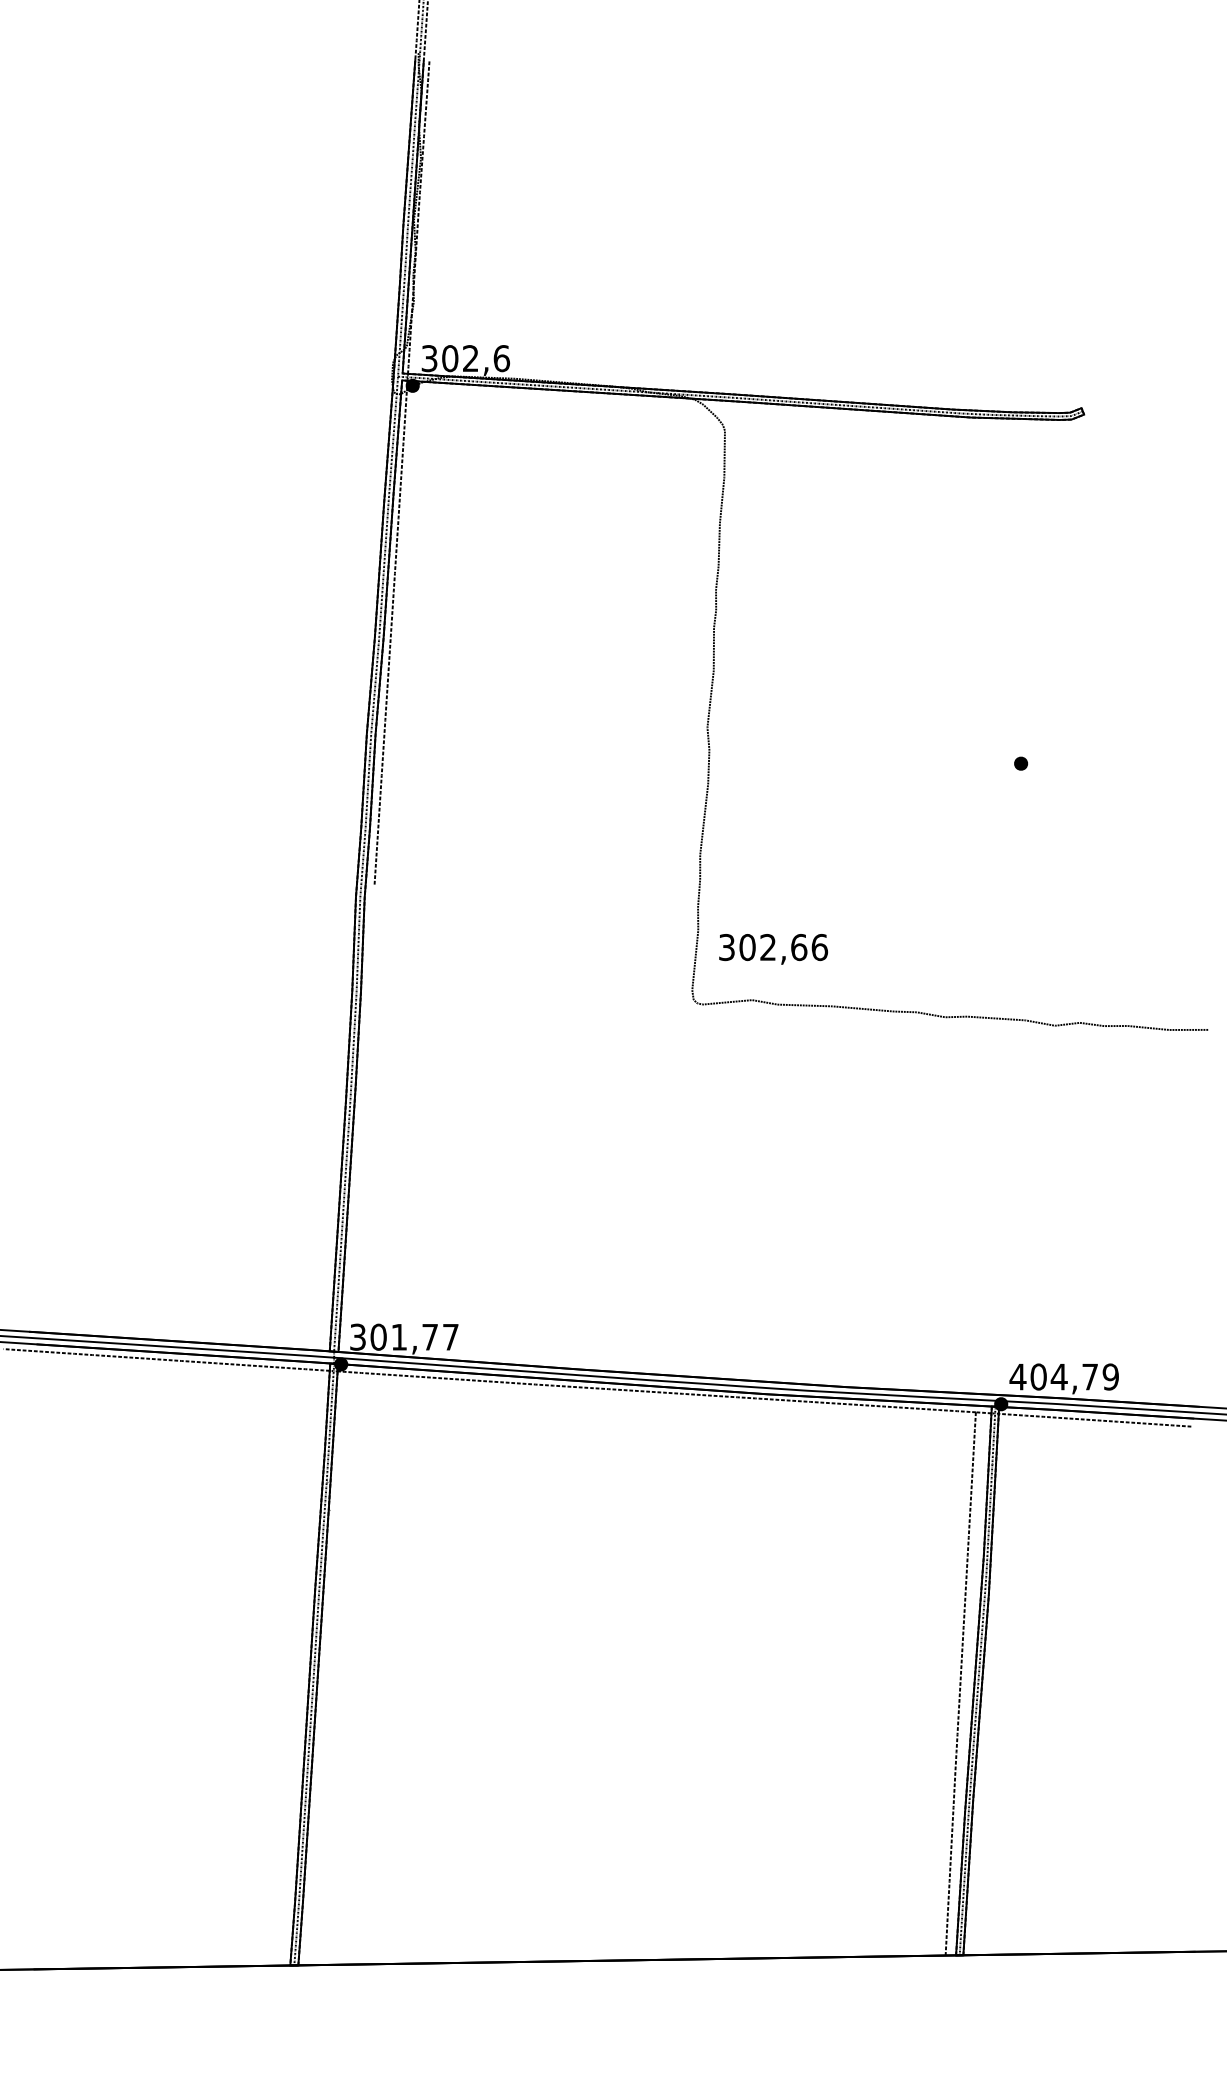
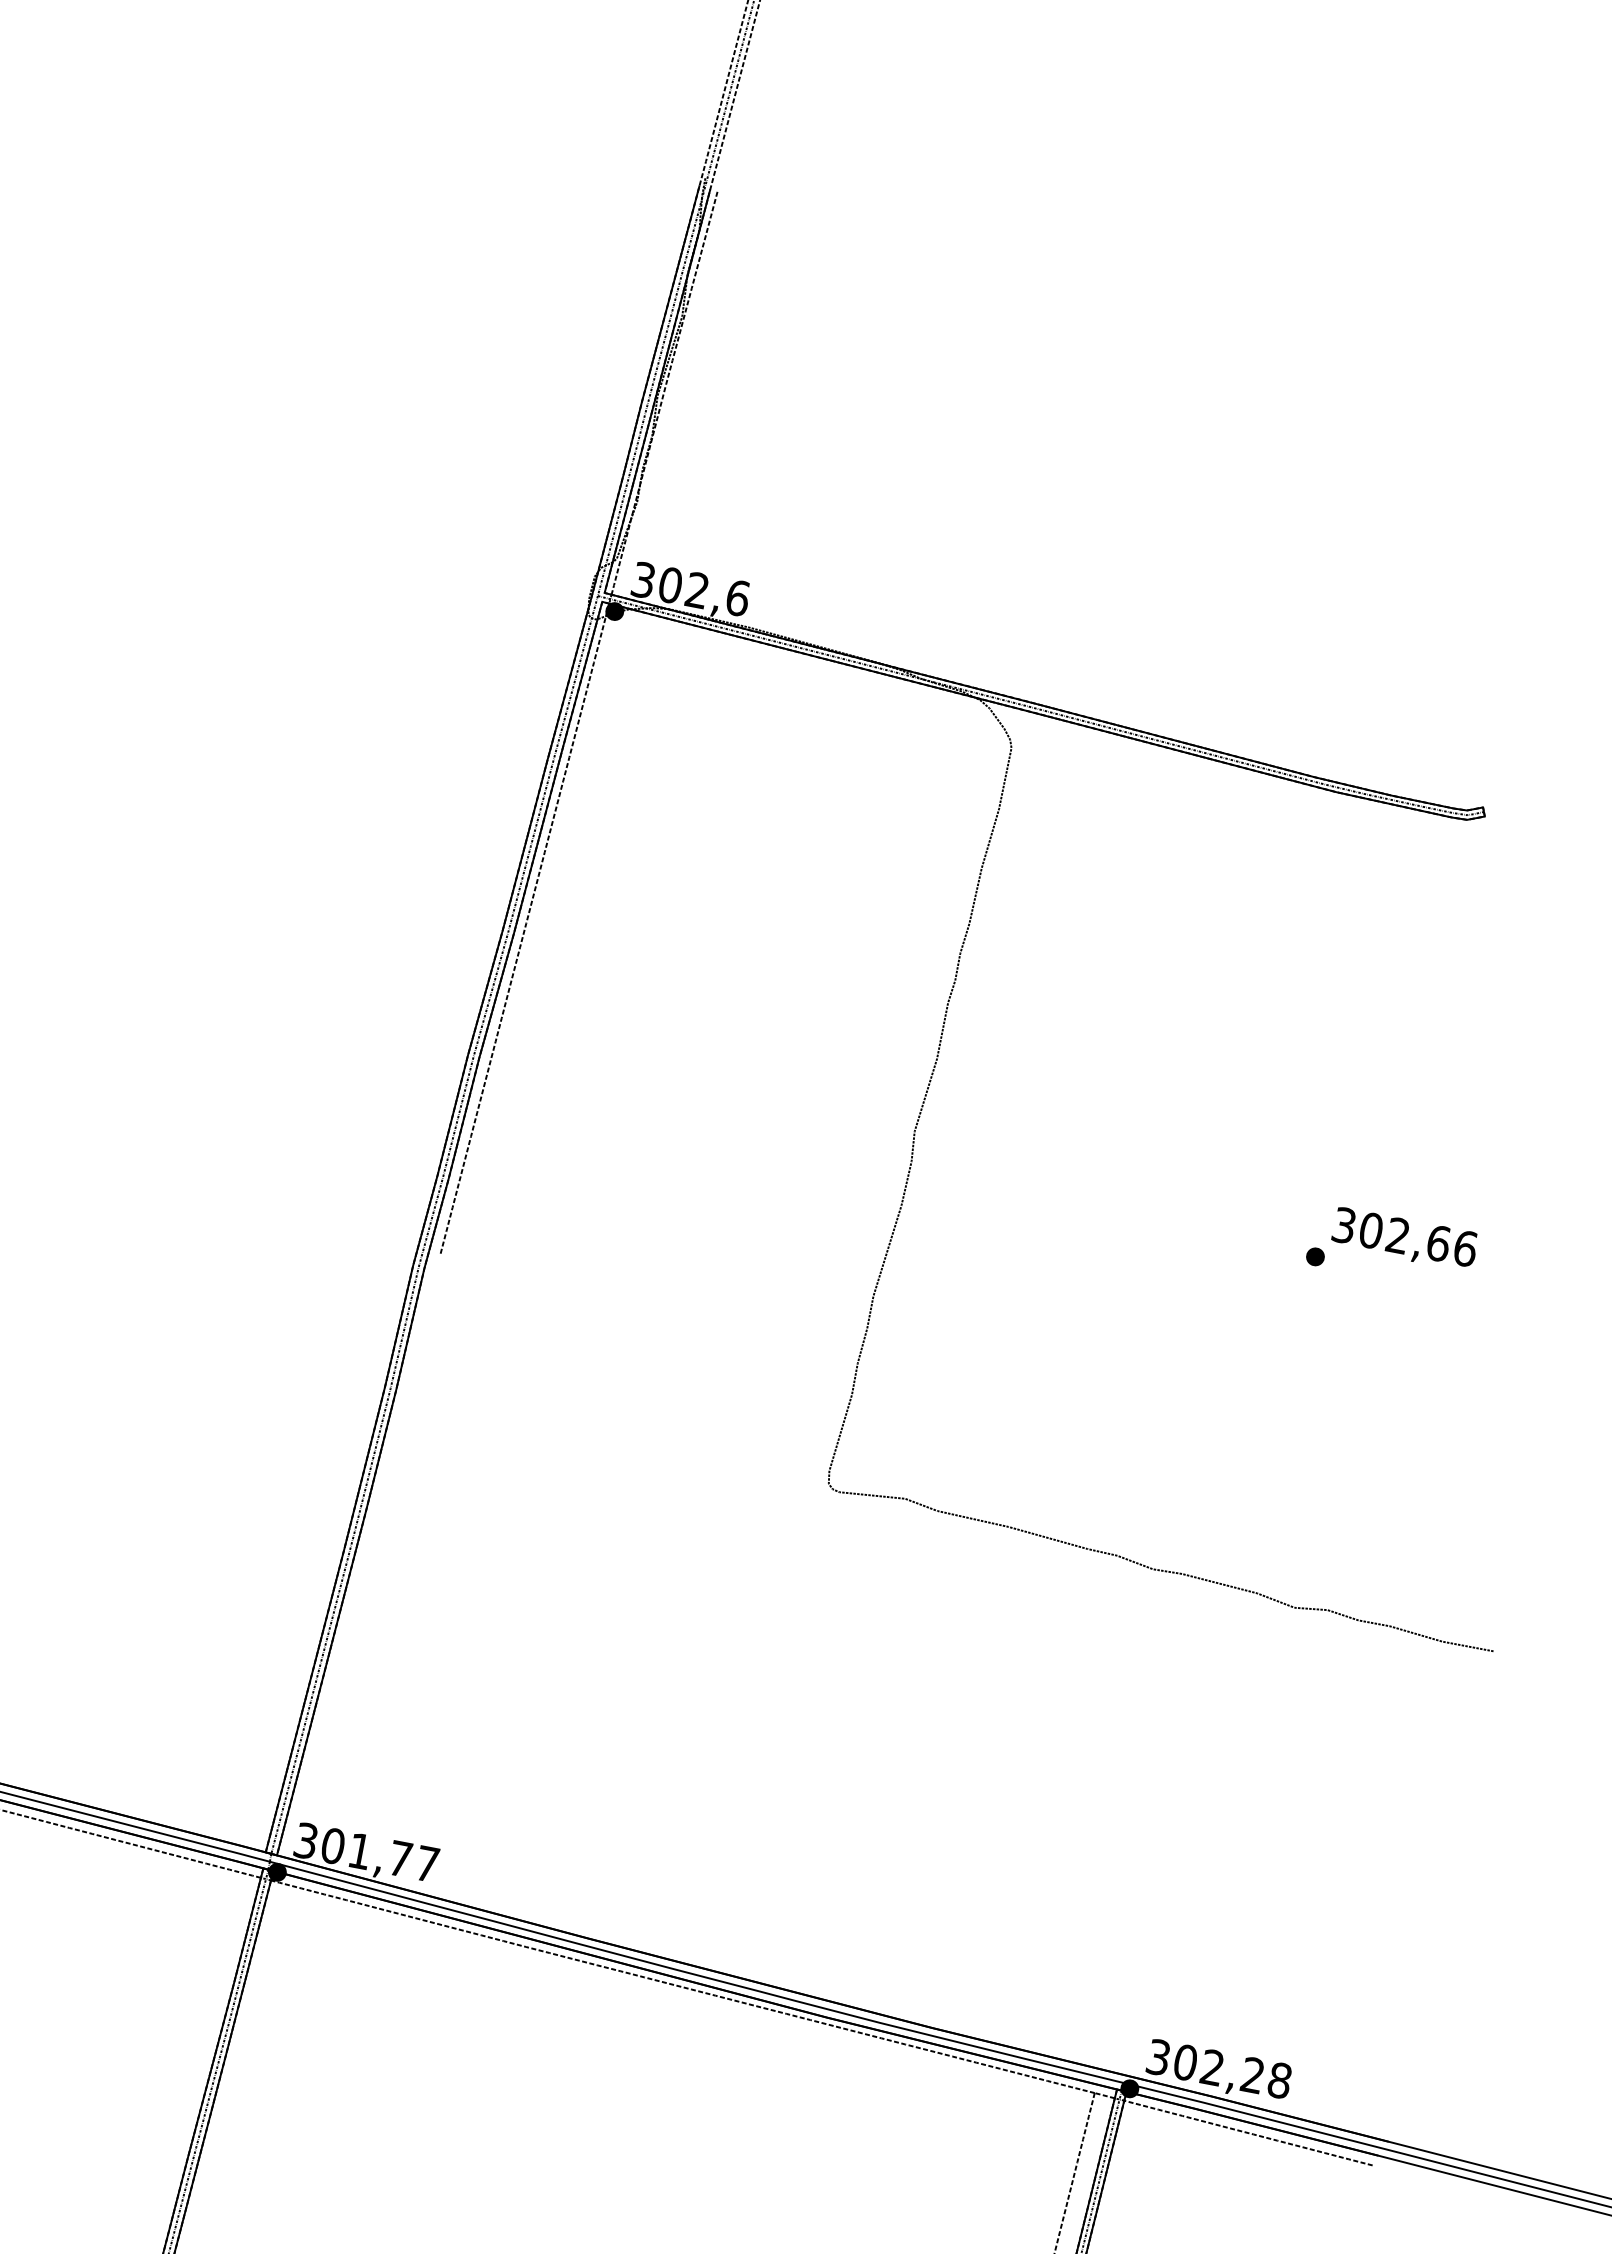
text: (773, 949) -> (1404, 1239), moved
text: (1063, 1376) -> (1218, 2068), 404,79 -> 302,28

